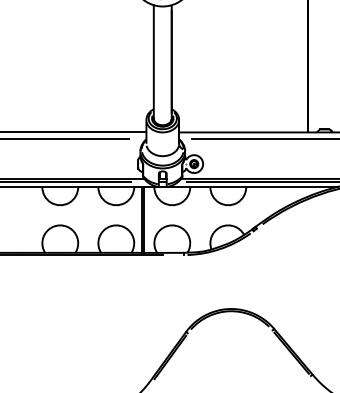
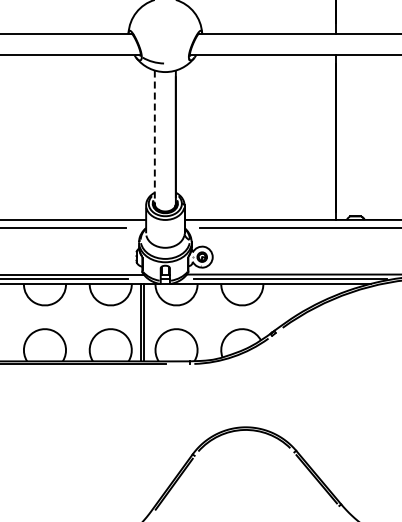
line: (153, 62) -> (154, 137), solid -> dashed

